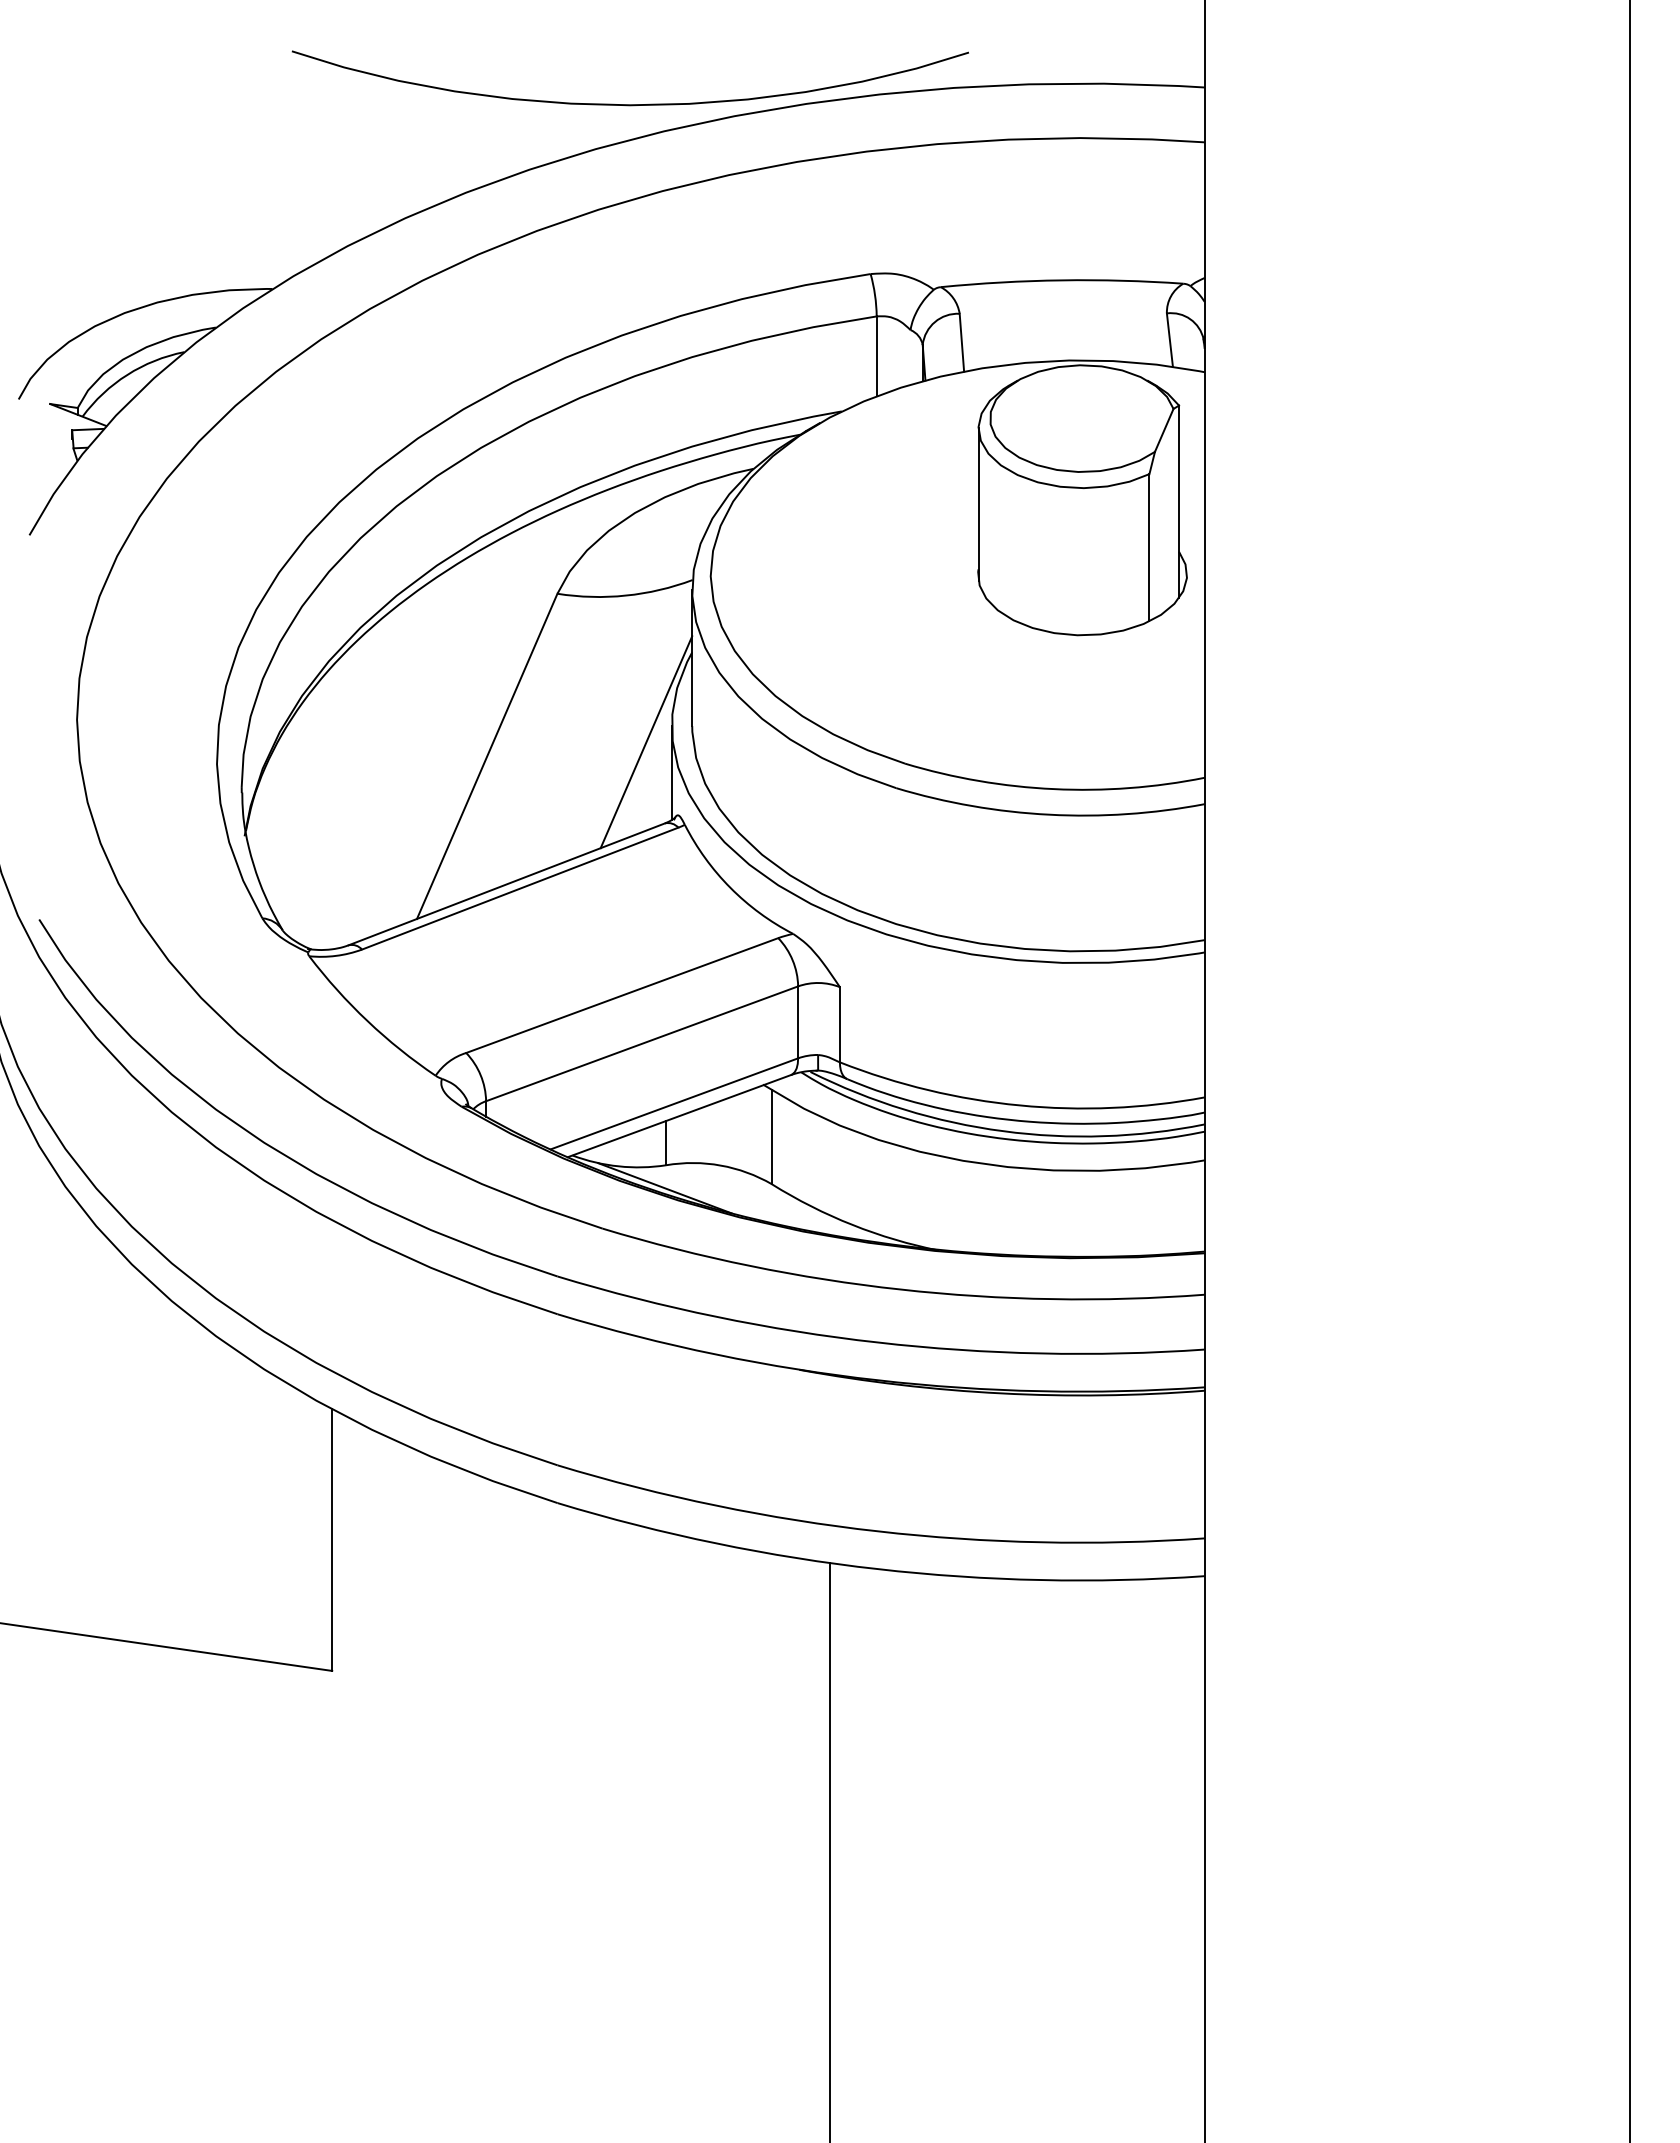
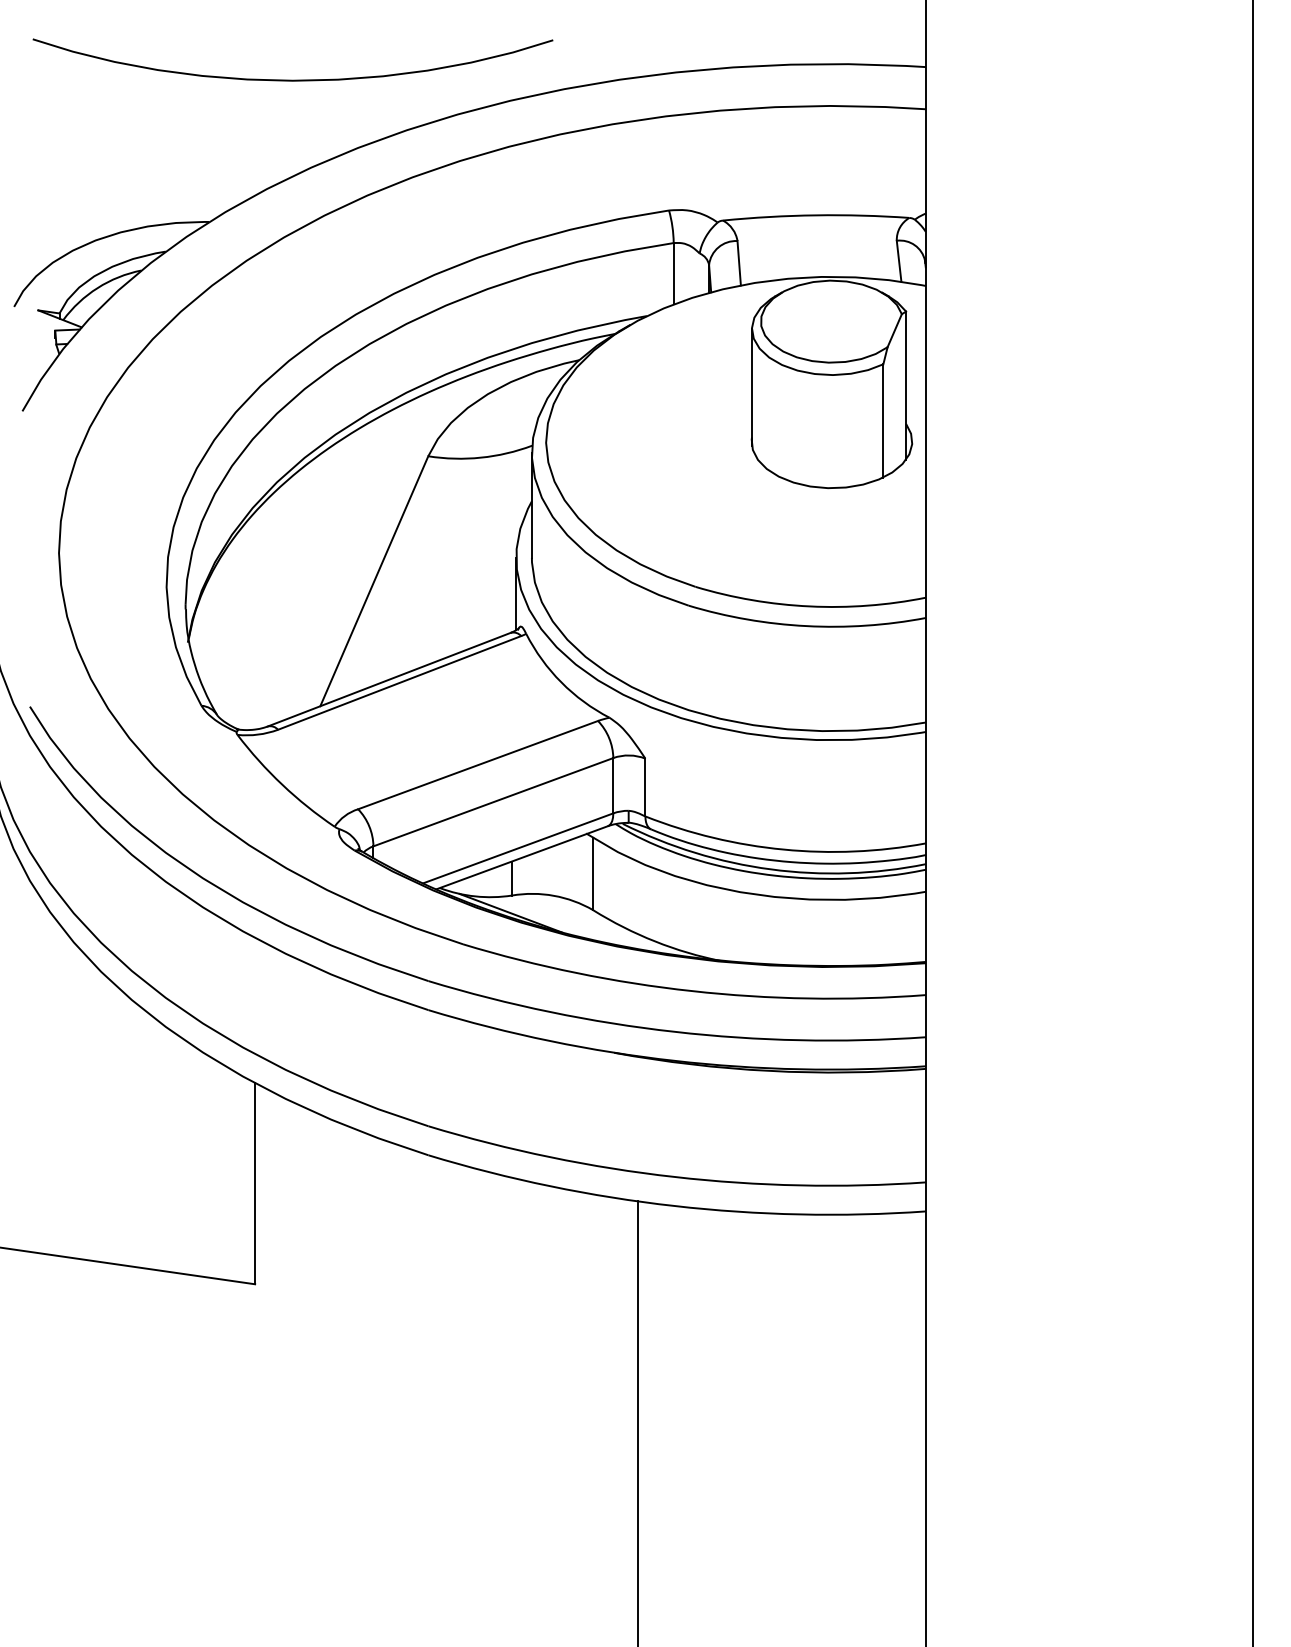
curve: (629, 104) -> (292, 80), moved
line: (646, 742) -> (496, 570), removed

